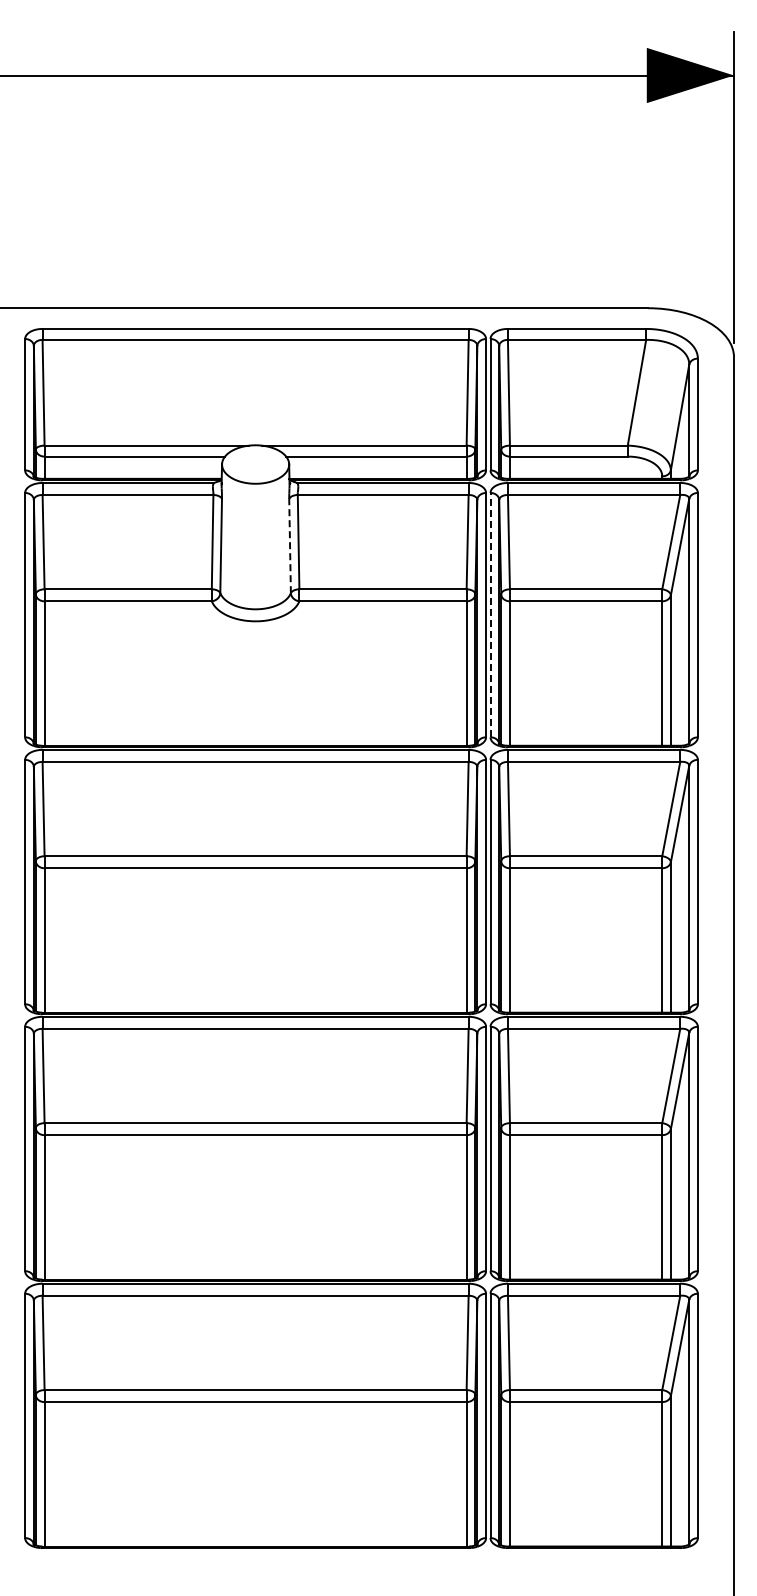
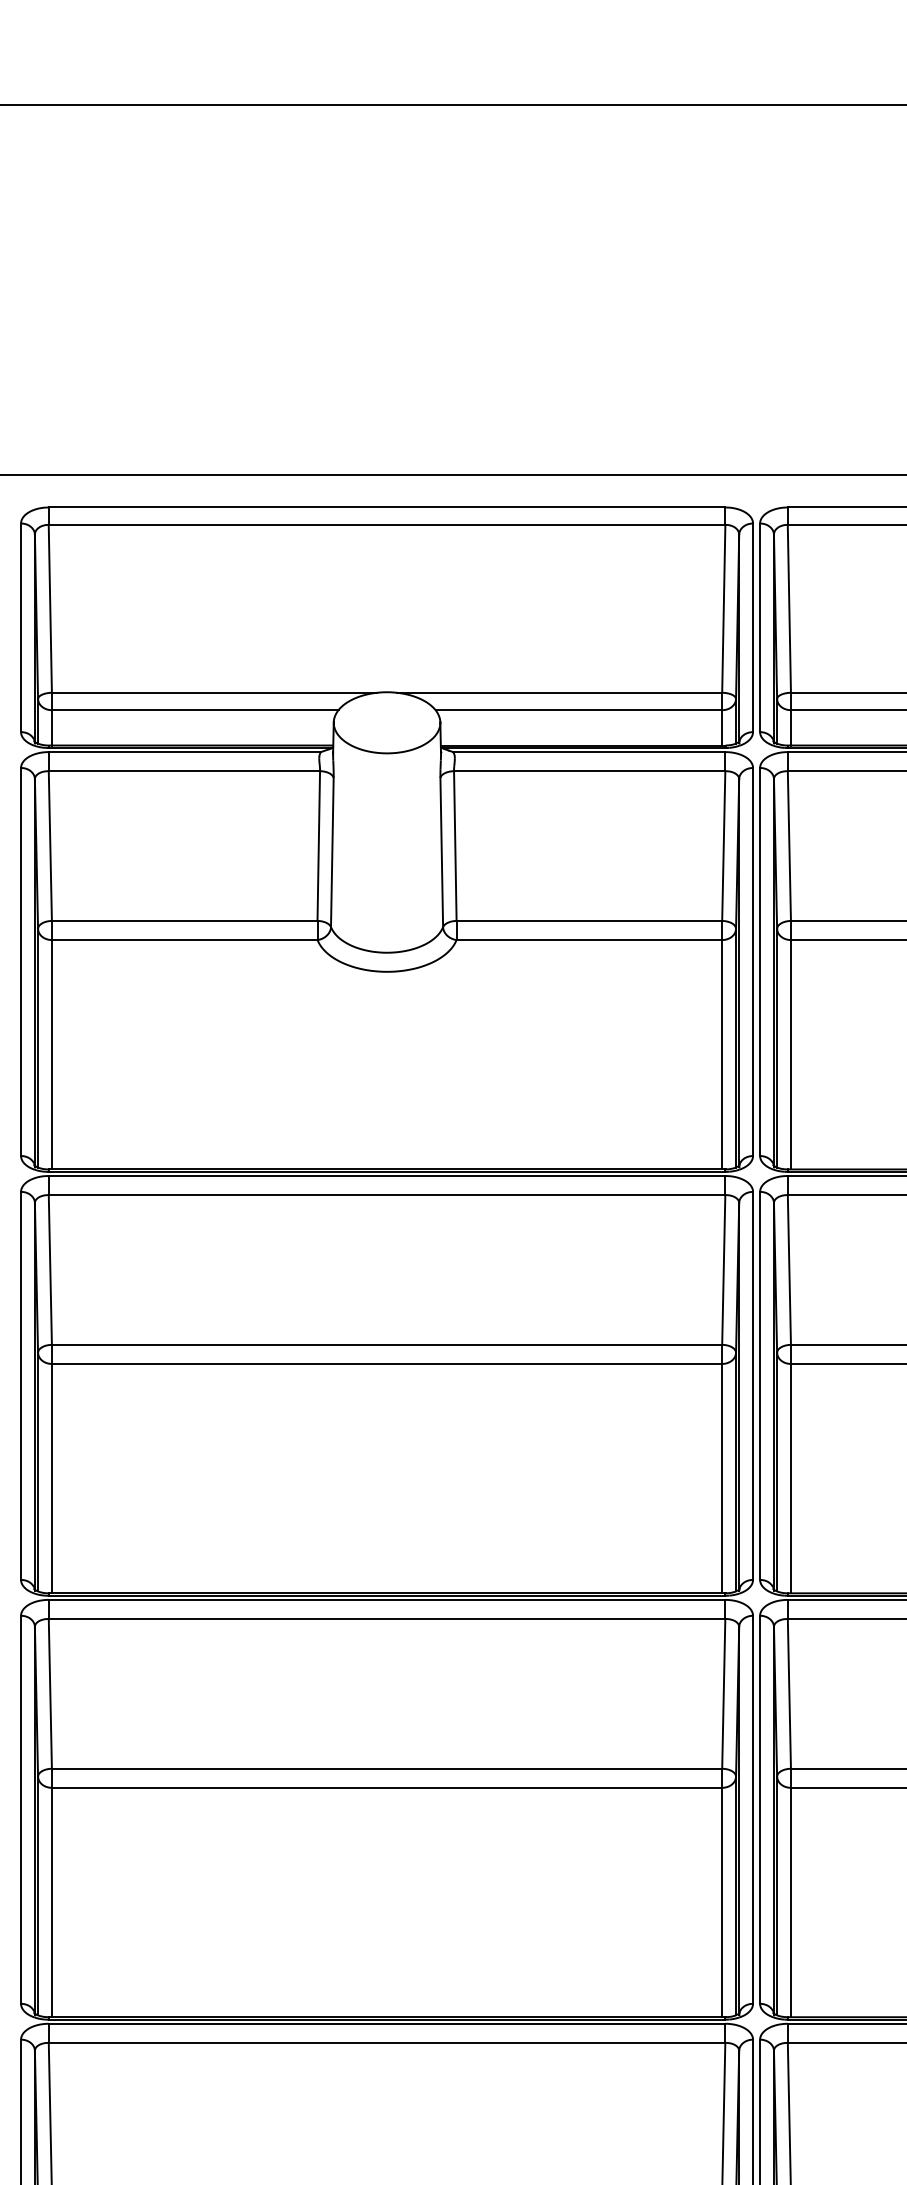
line: (290, 545) -> (442, 851), dashed -> solid
line: (490, 614) -> (760, 960), dashed -> solid

